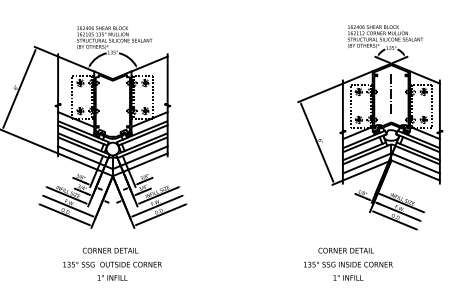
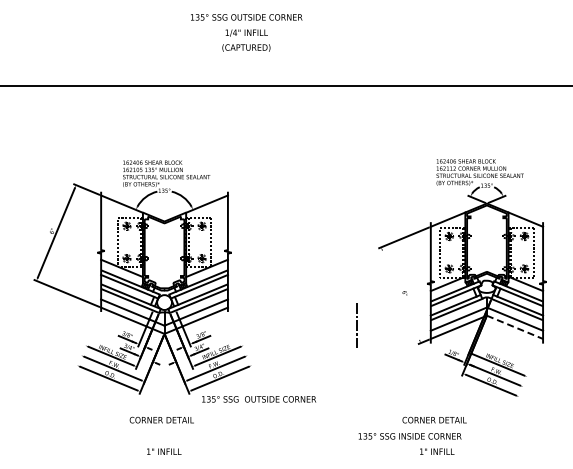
line: (391, 93) -> (356, 325), moved
line: (316, 142) -> (400, 294), removed
line: (416, 170) -> (515, 327), solid -> dashed
text: (112, 264) -> (259, 399), moved
text: (347, 264) -> (409, 436), moved

